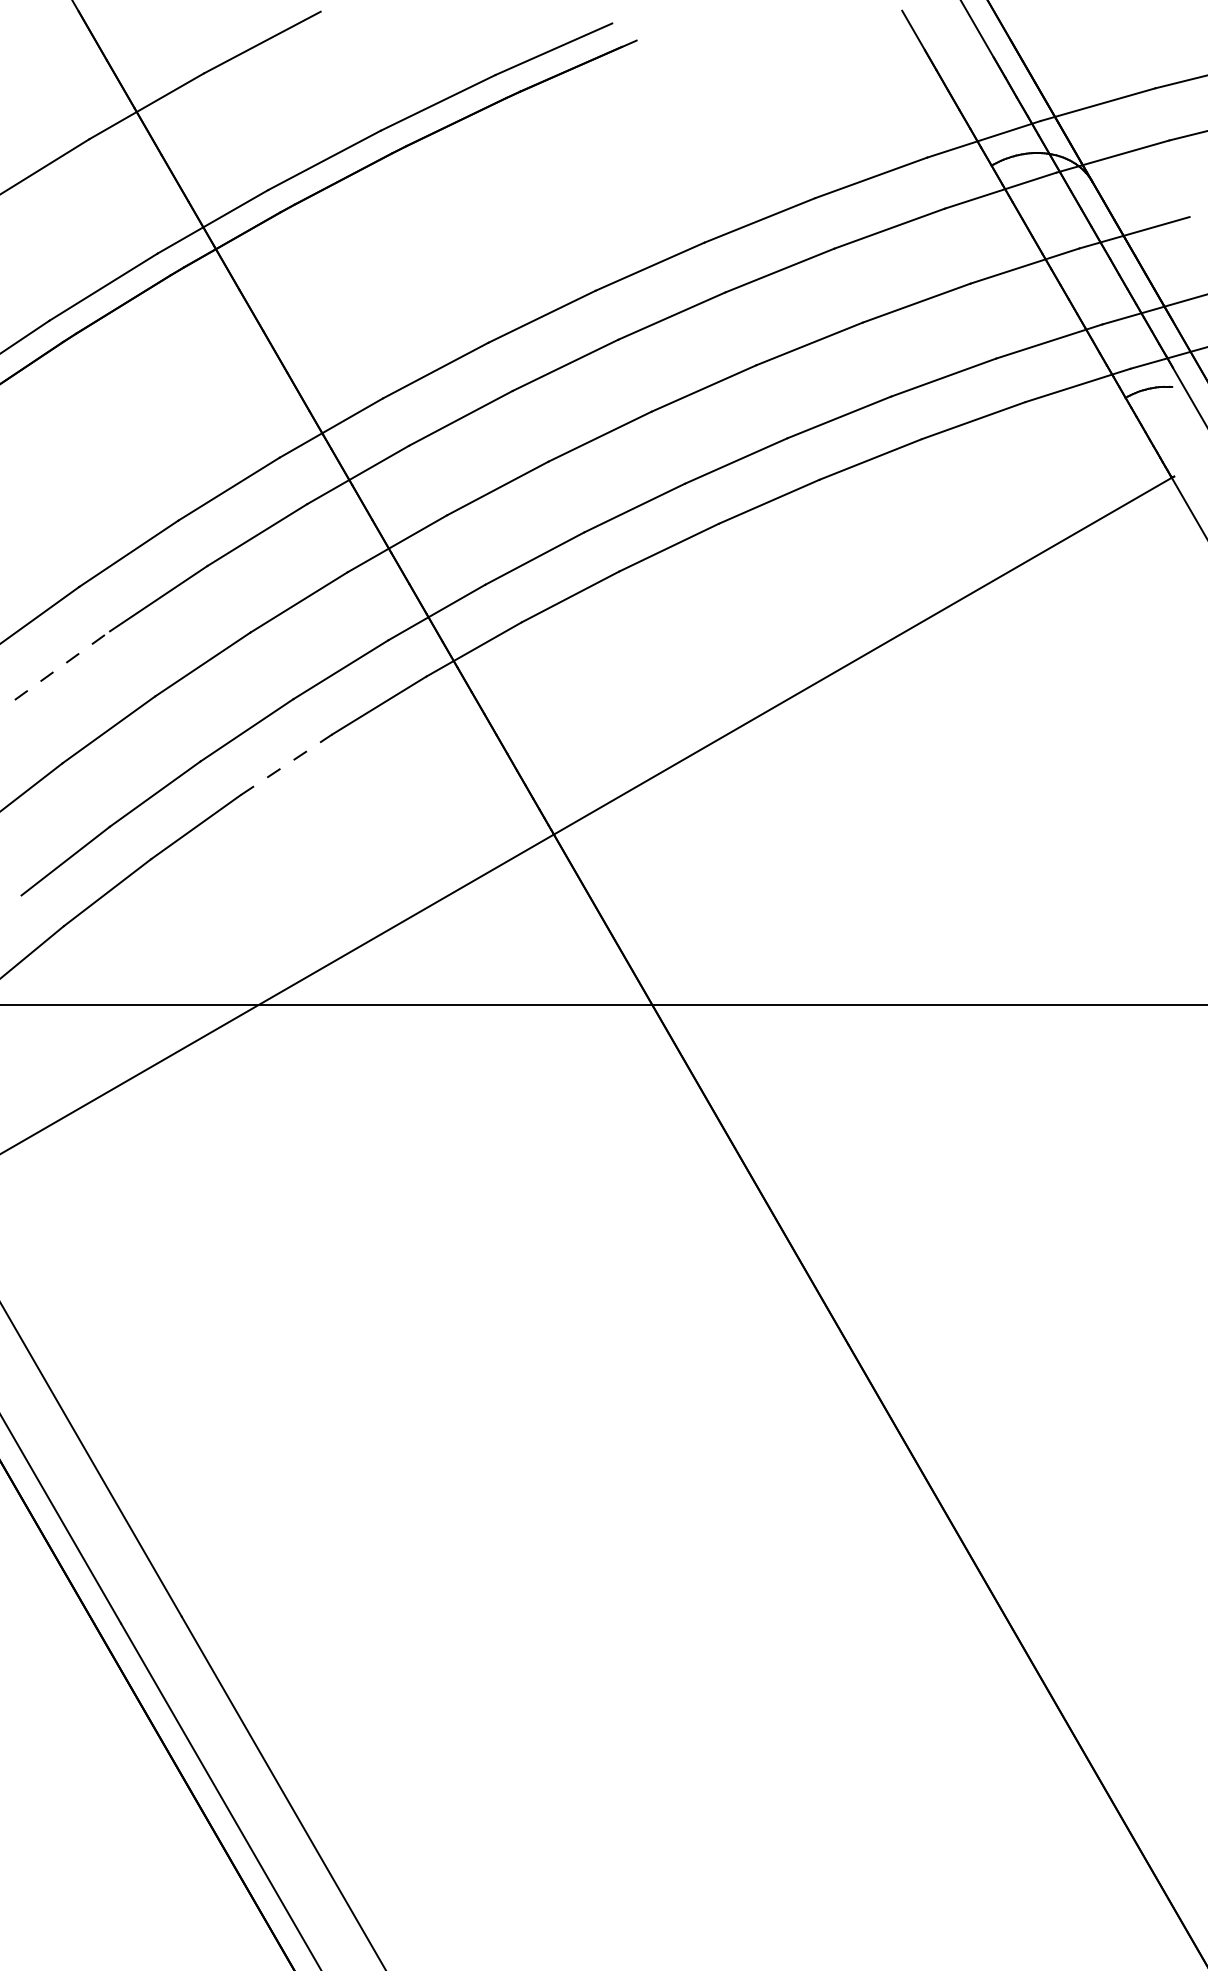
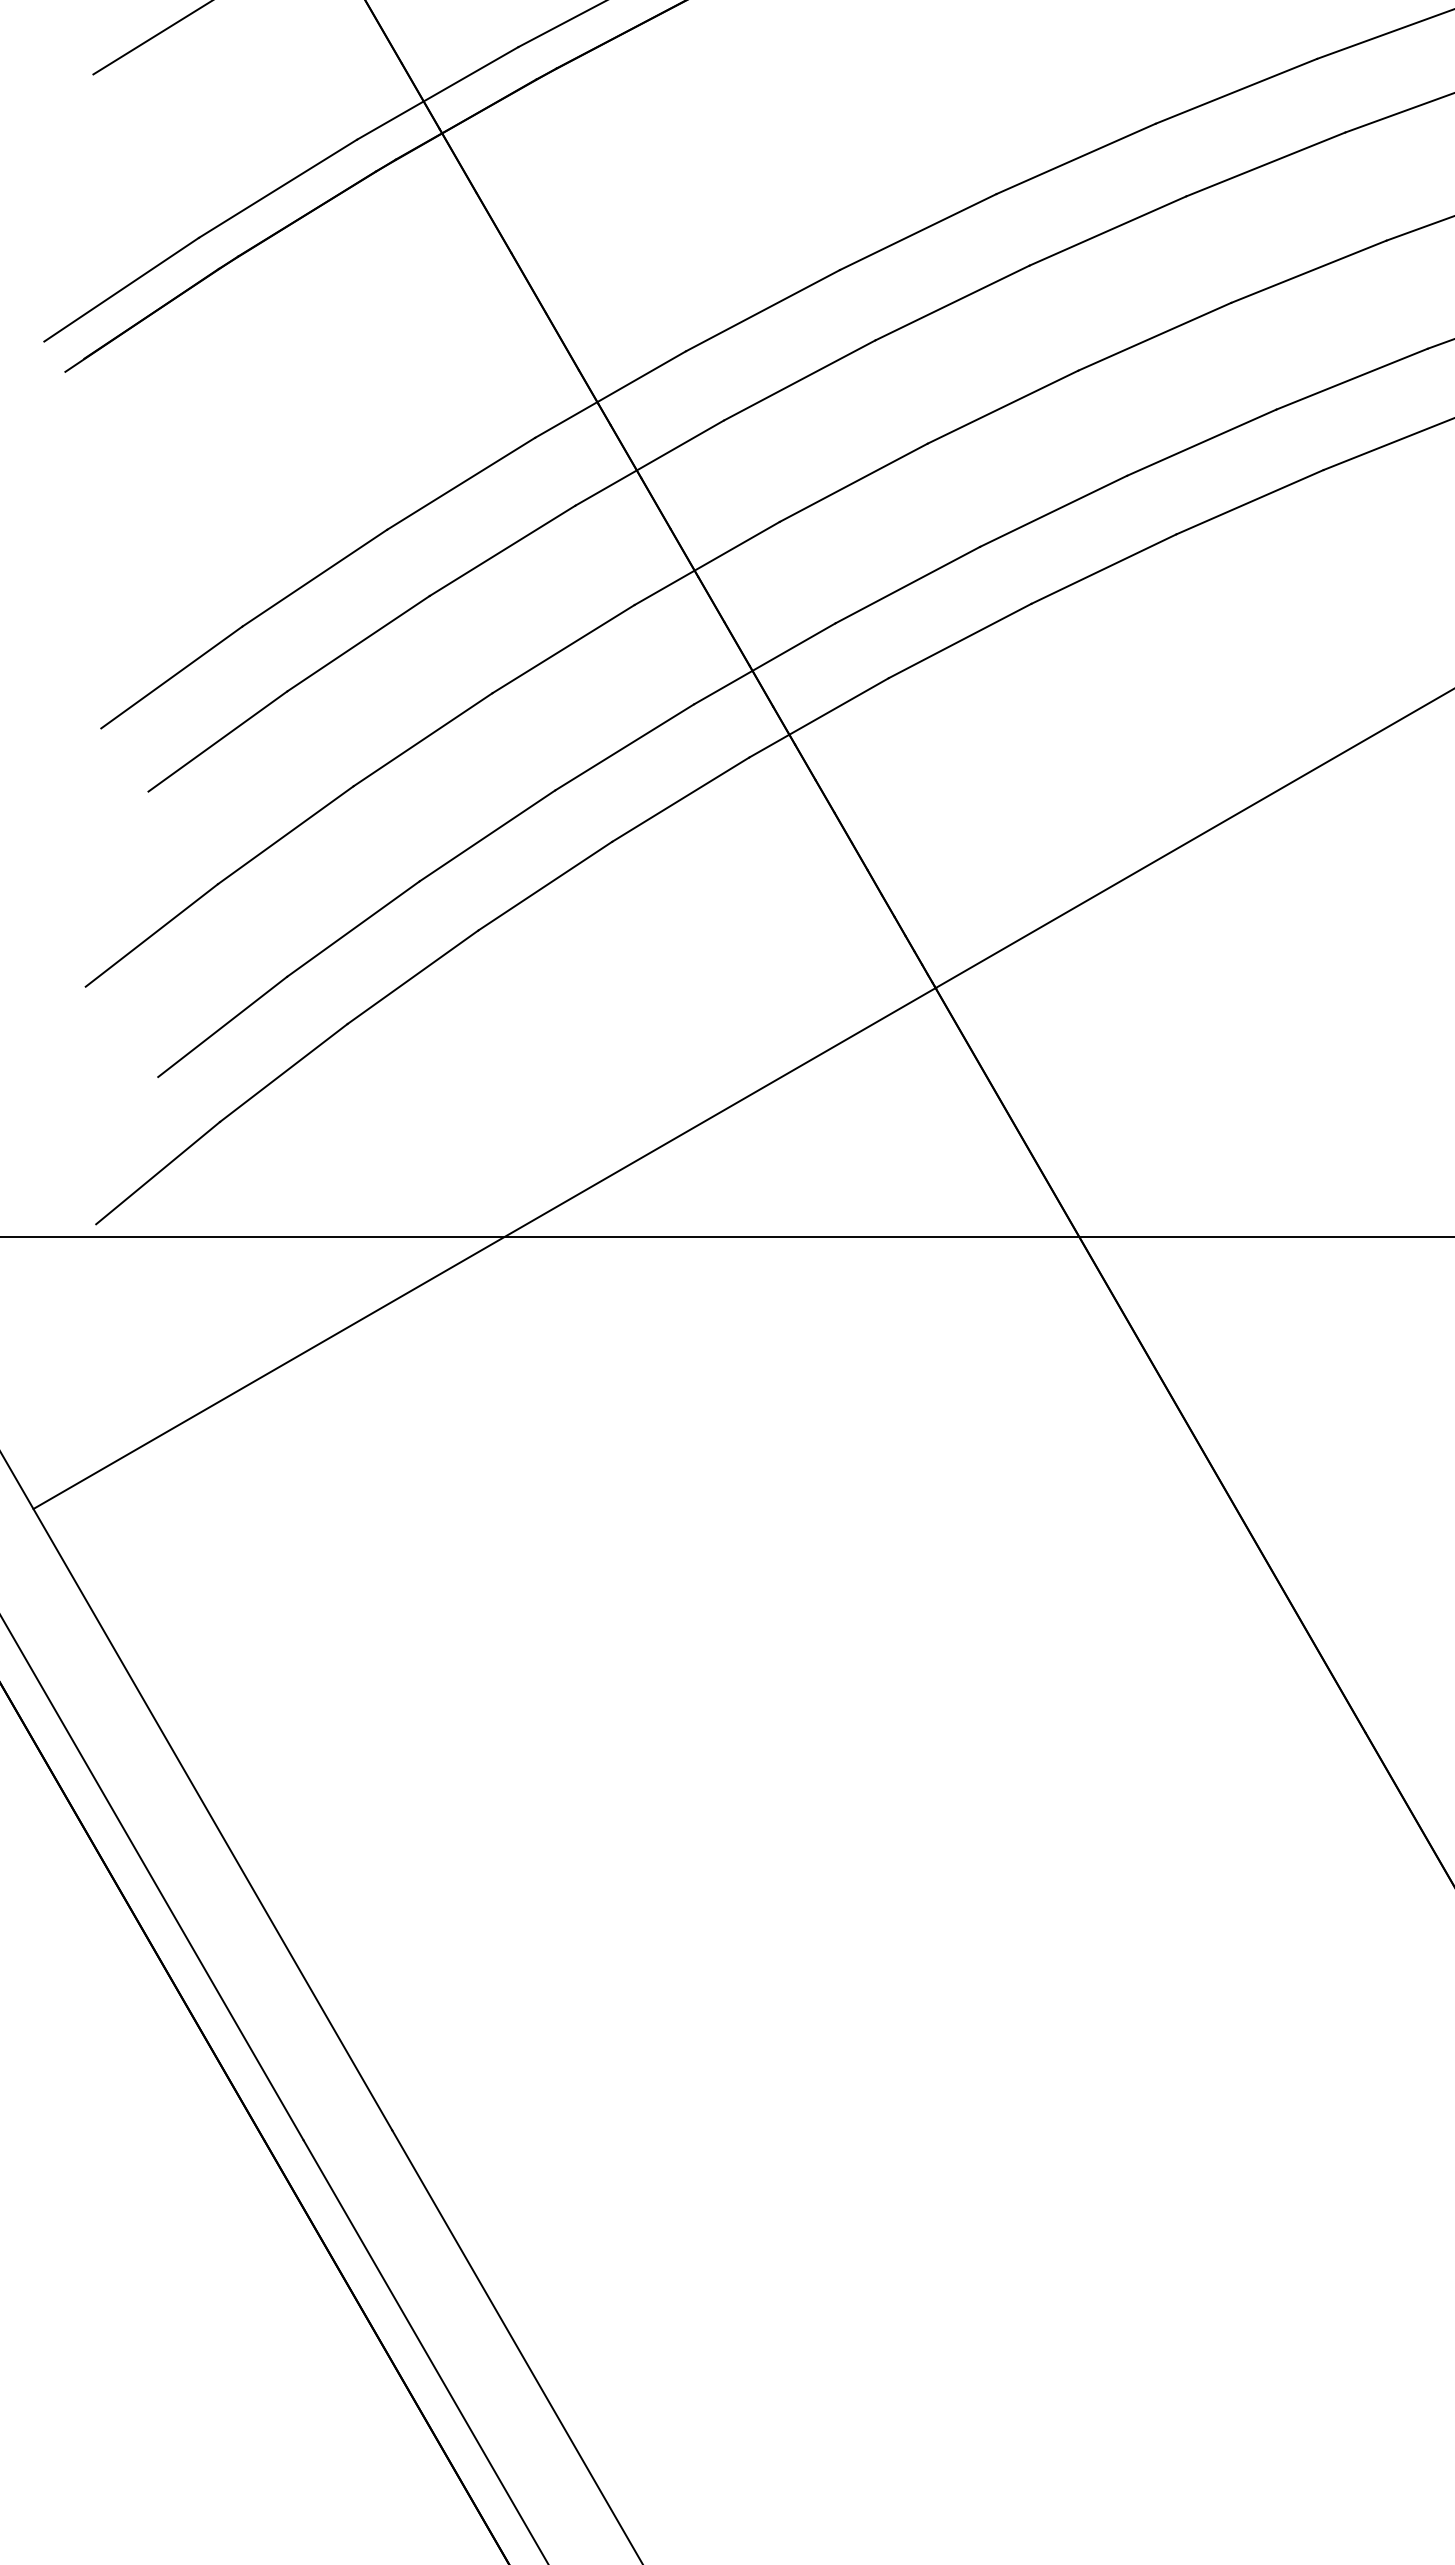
line: (62, 665) -> (218, 741), dashed -> solid
line: (286, 764) -> (545, 885), dashed -> solid

